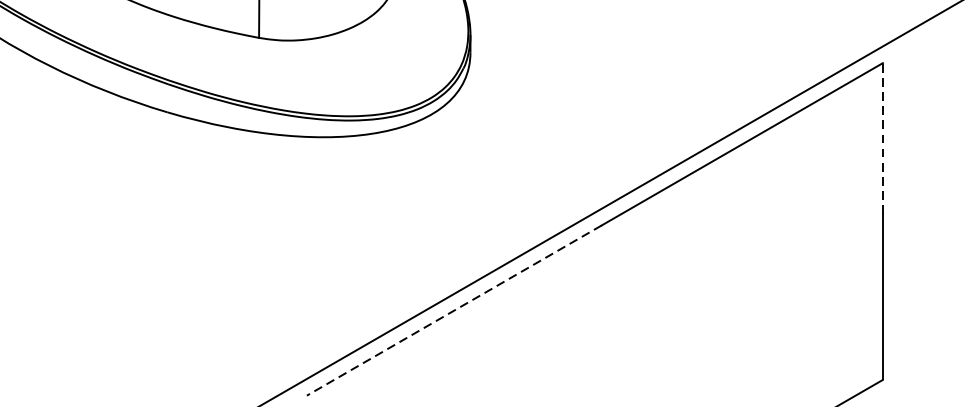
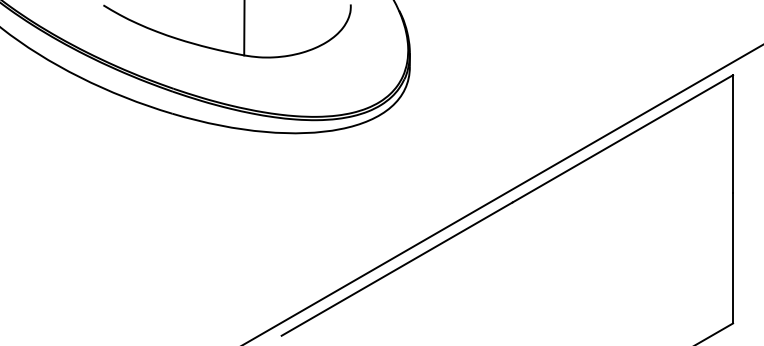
line: (883, 138) -> (733, 134), dashed -> solid
line: (453, 311) -> (396, 269), dashed -> solid

